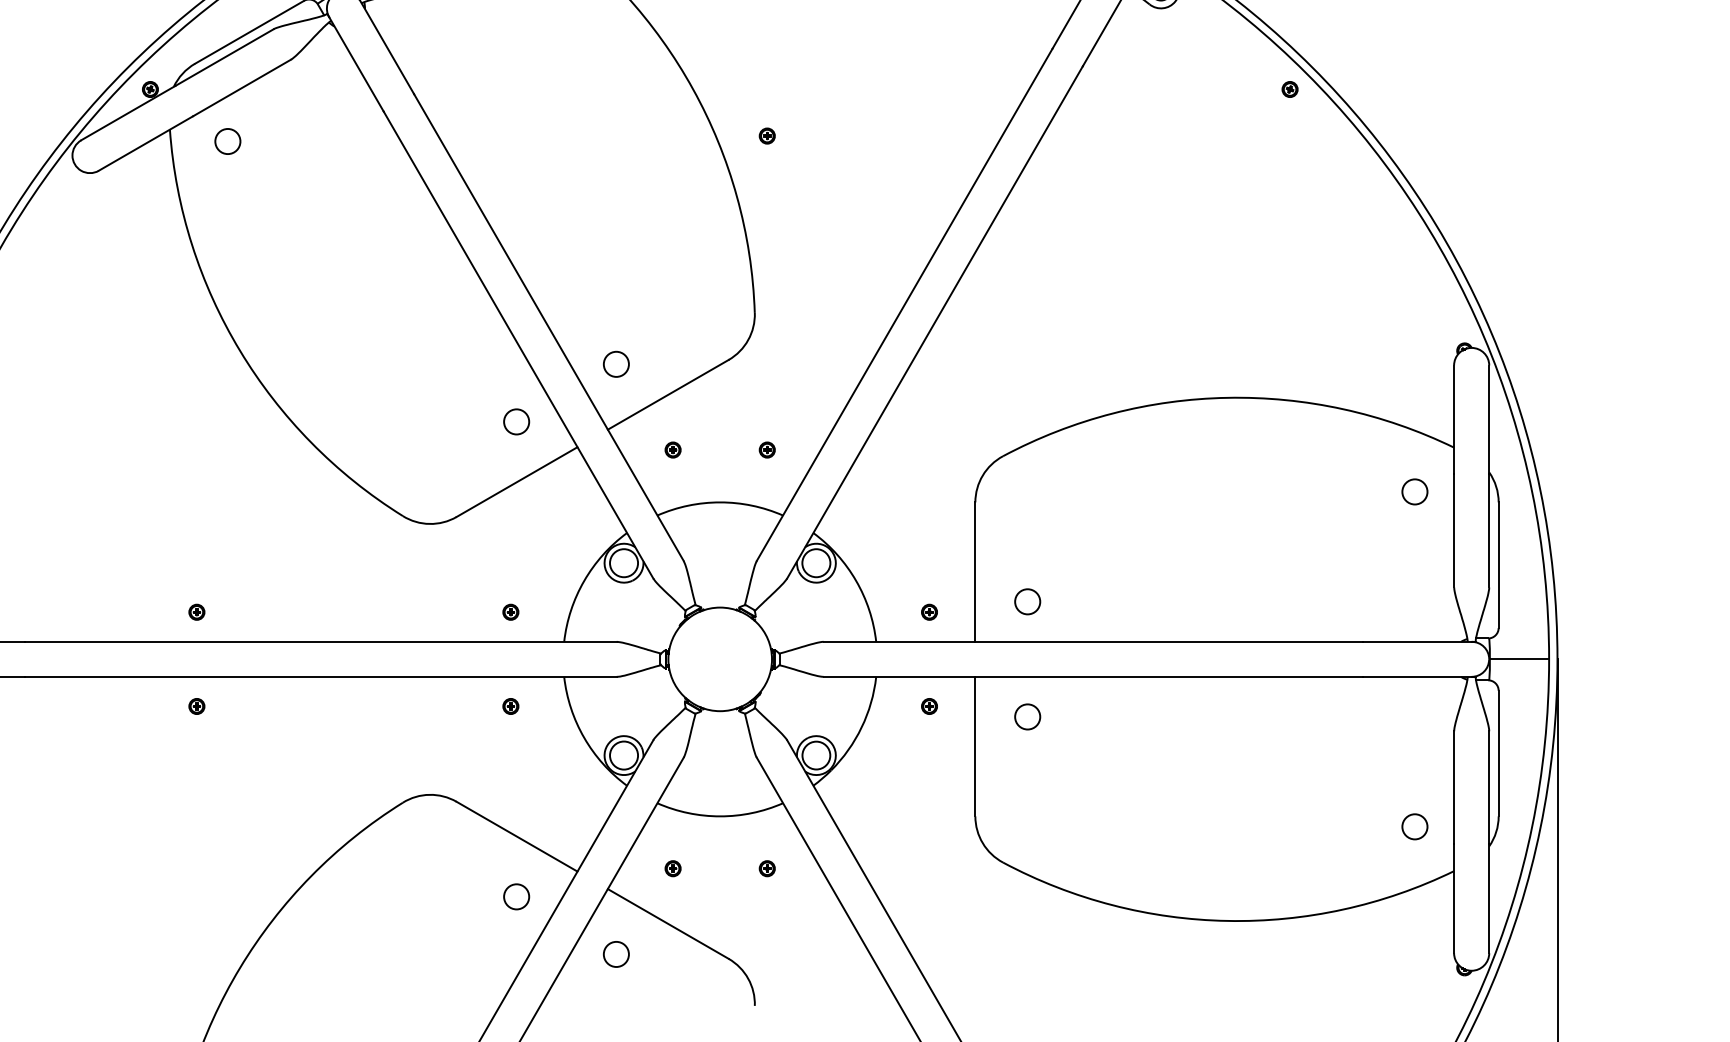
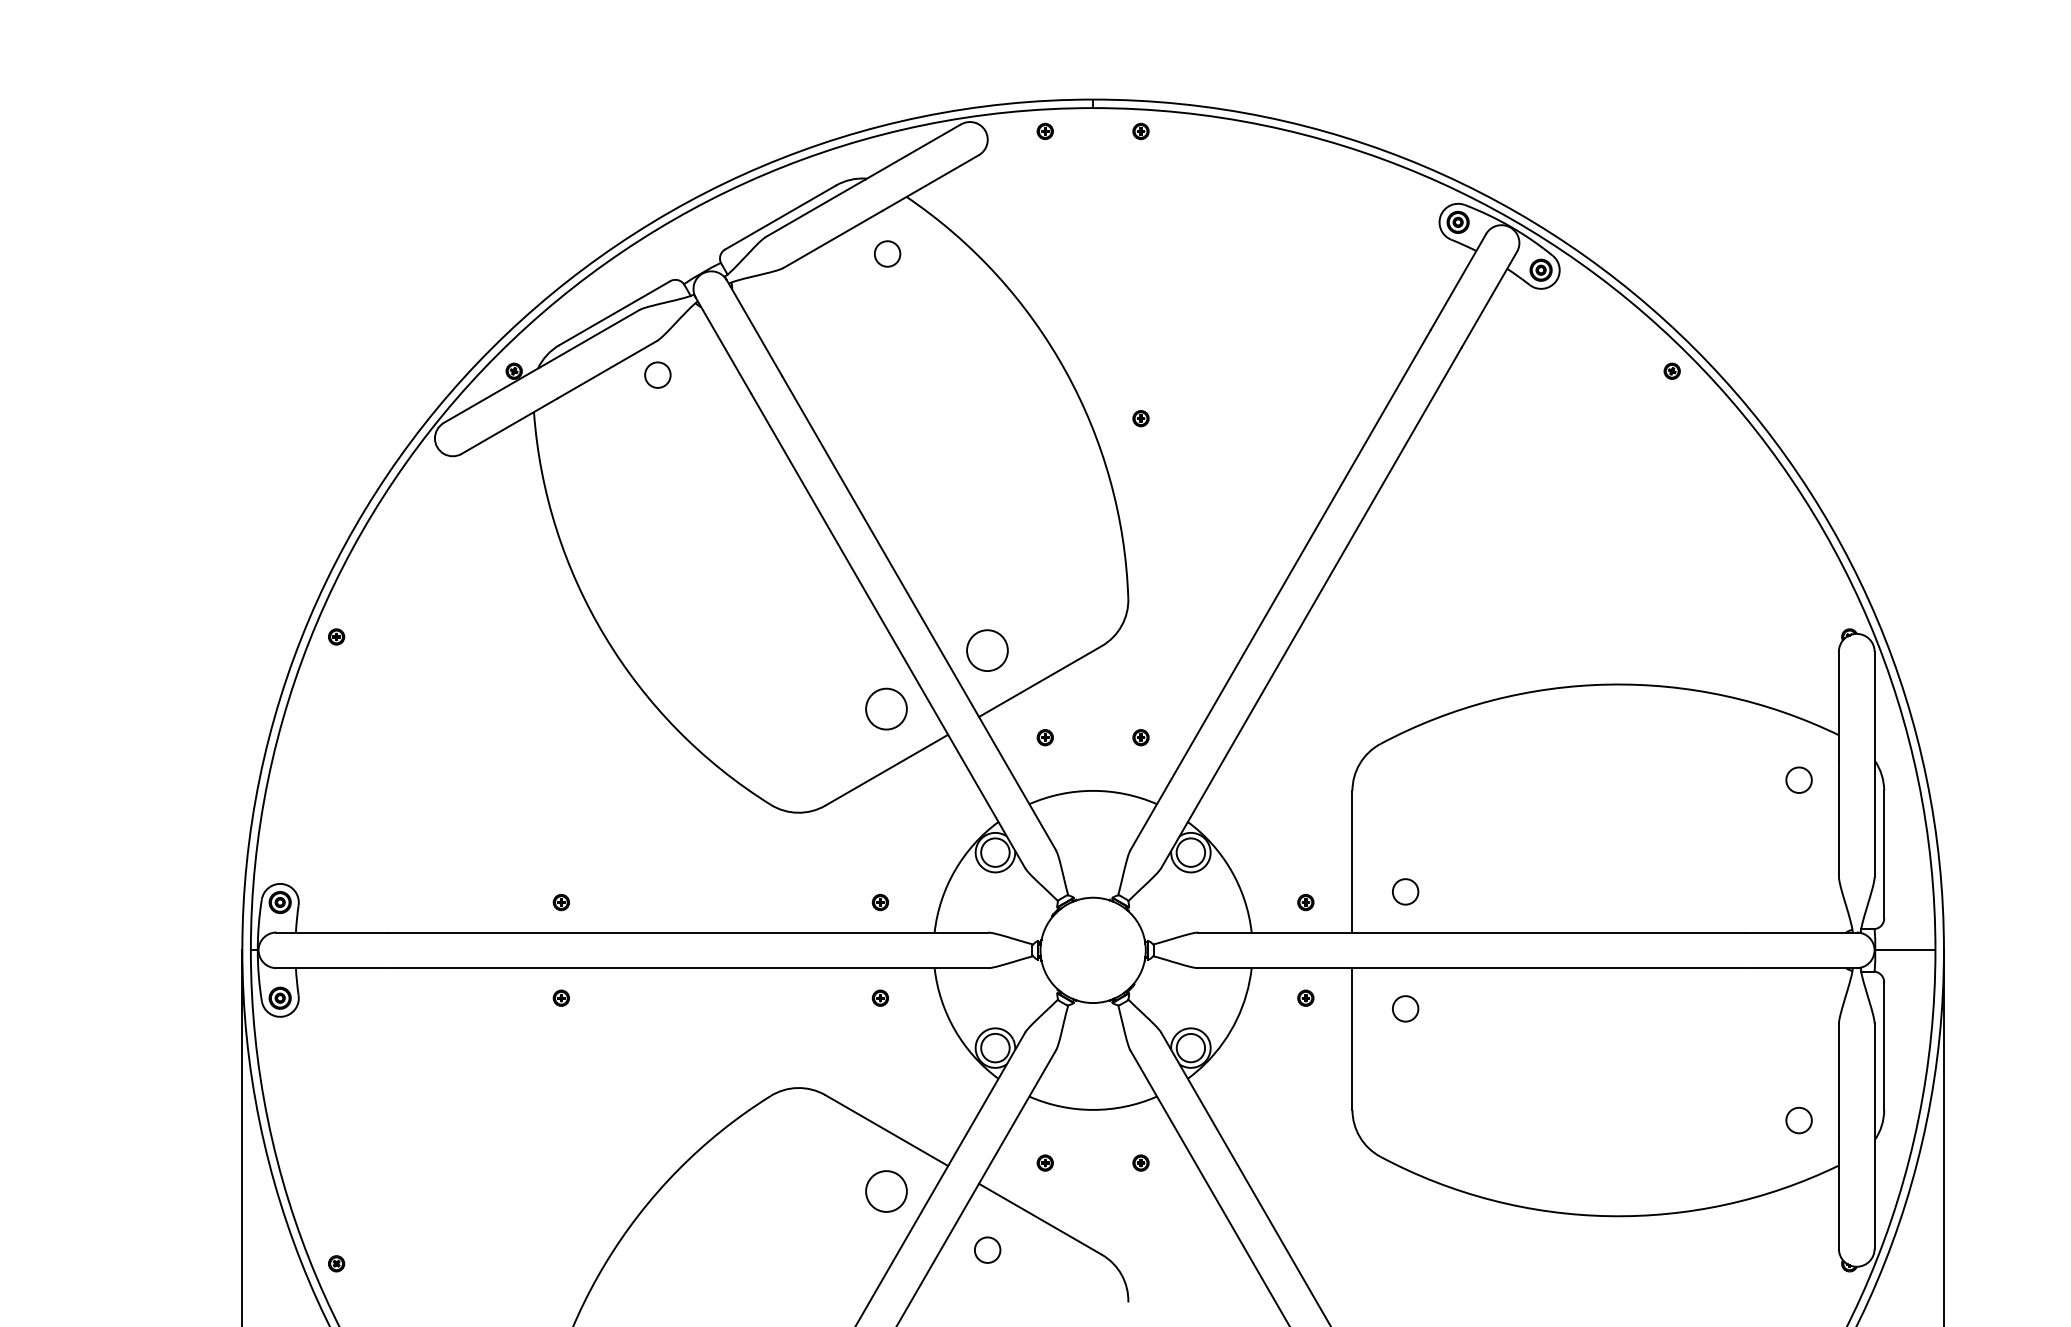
circle: (227, 140) -> (657, 374), moved
circle: (616, 364) -> (987, 650), size x1.6
circle: (515, 421) -> (885, 708), size x1.6
circle: (515, 896) -> (885, 1191), size x1.6

